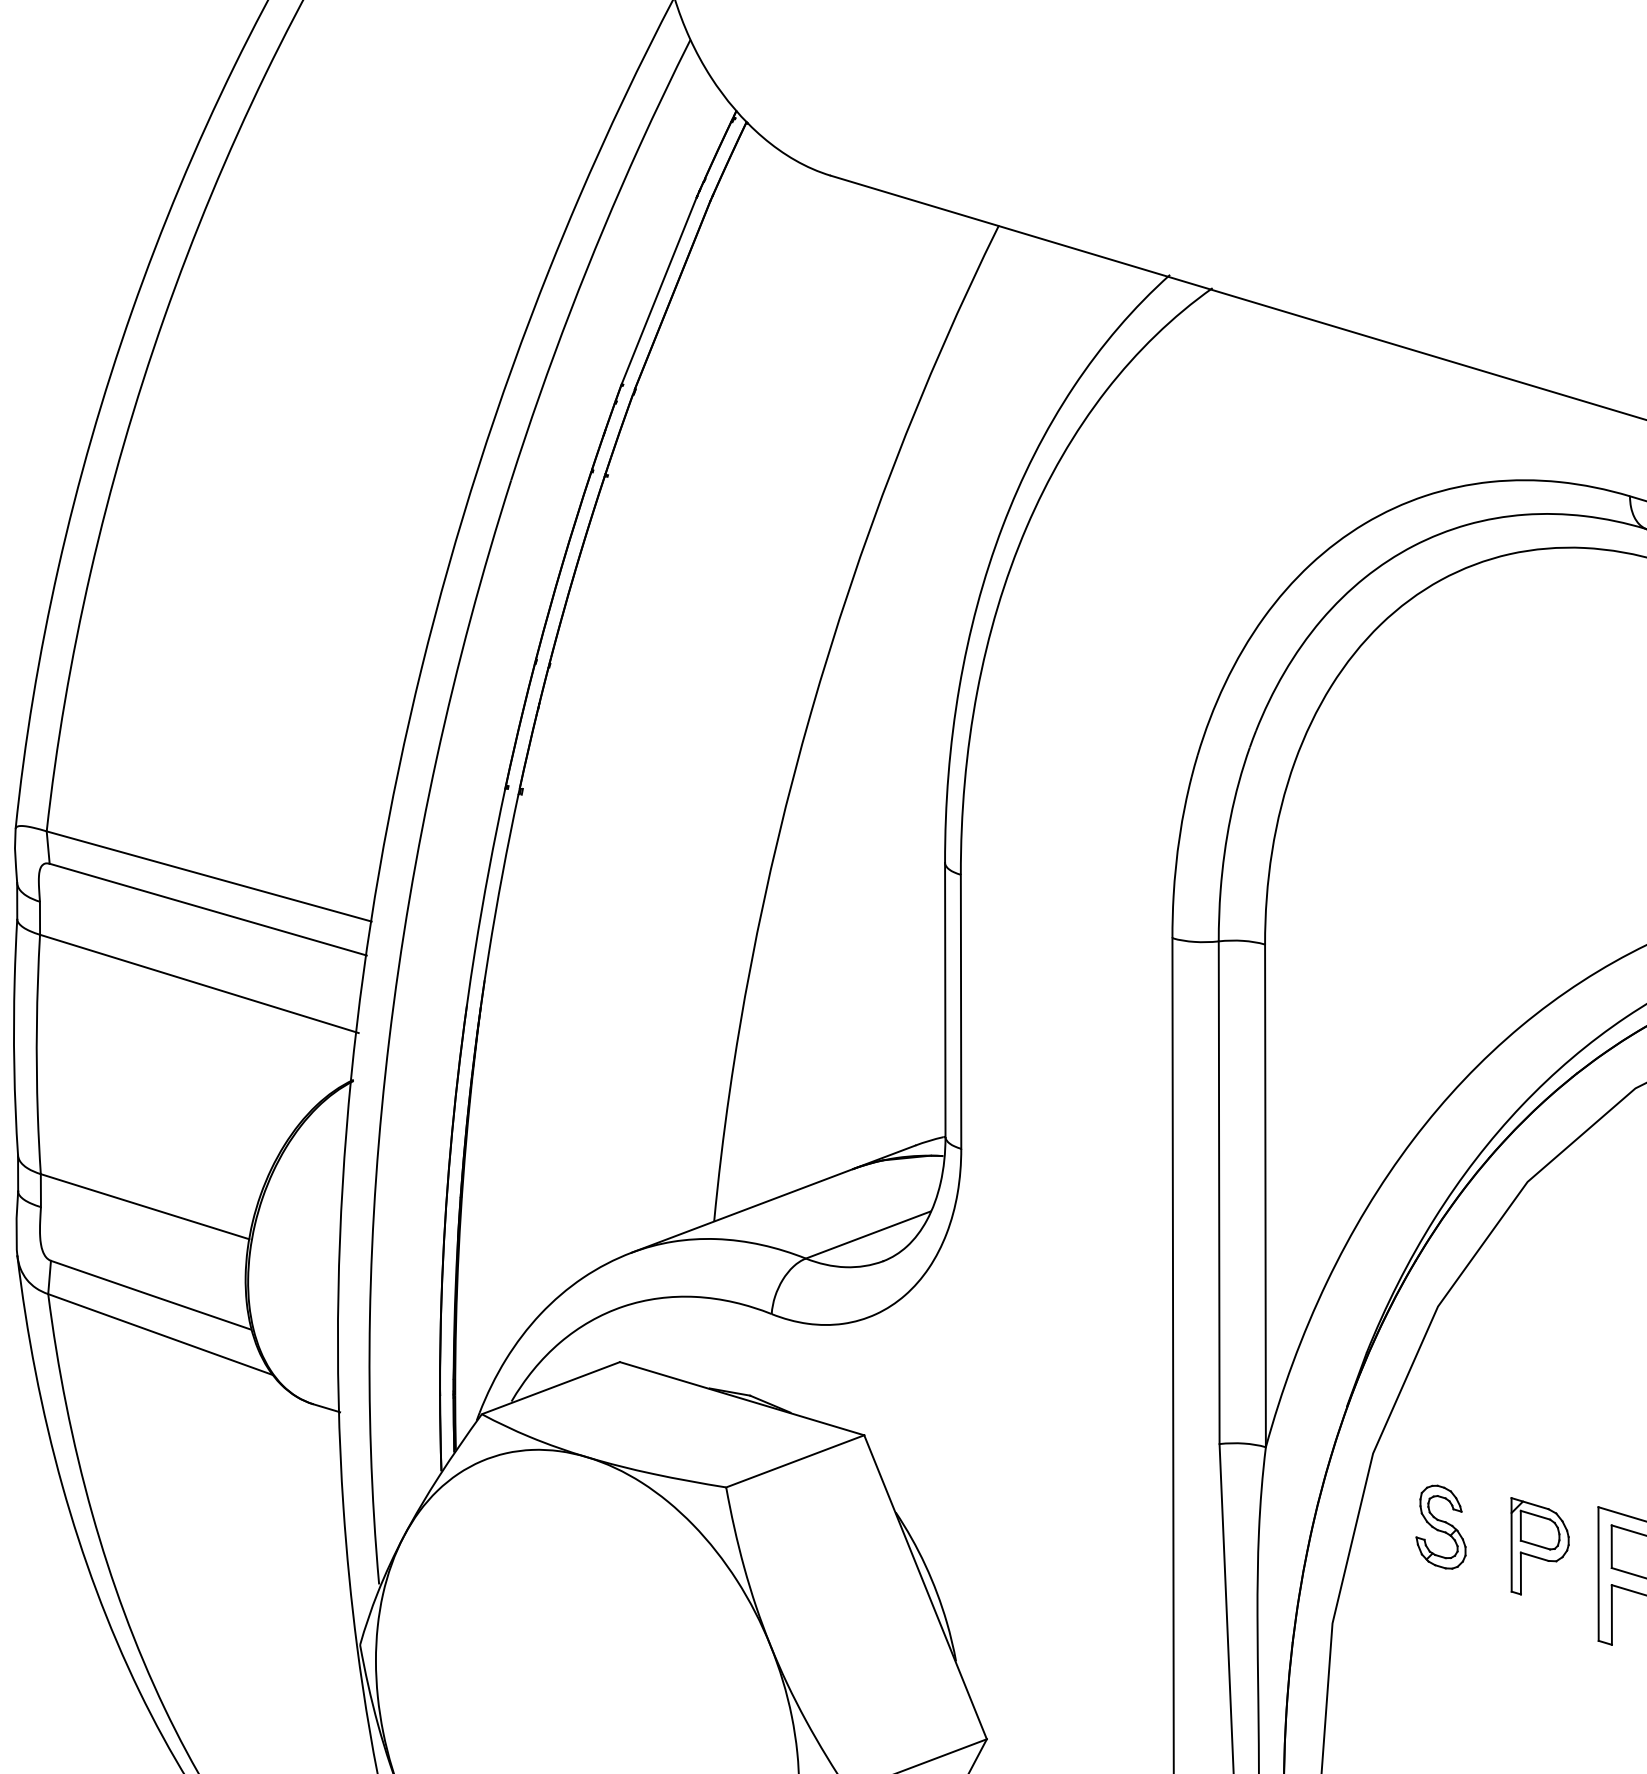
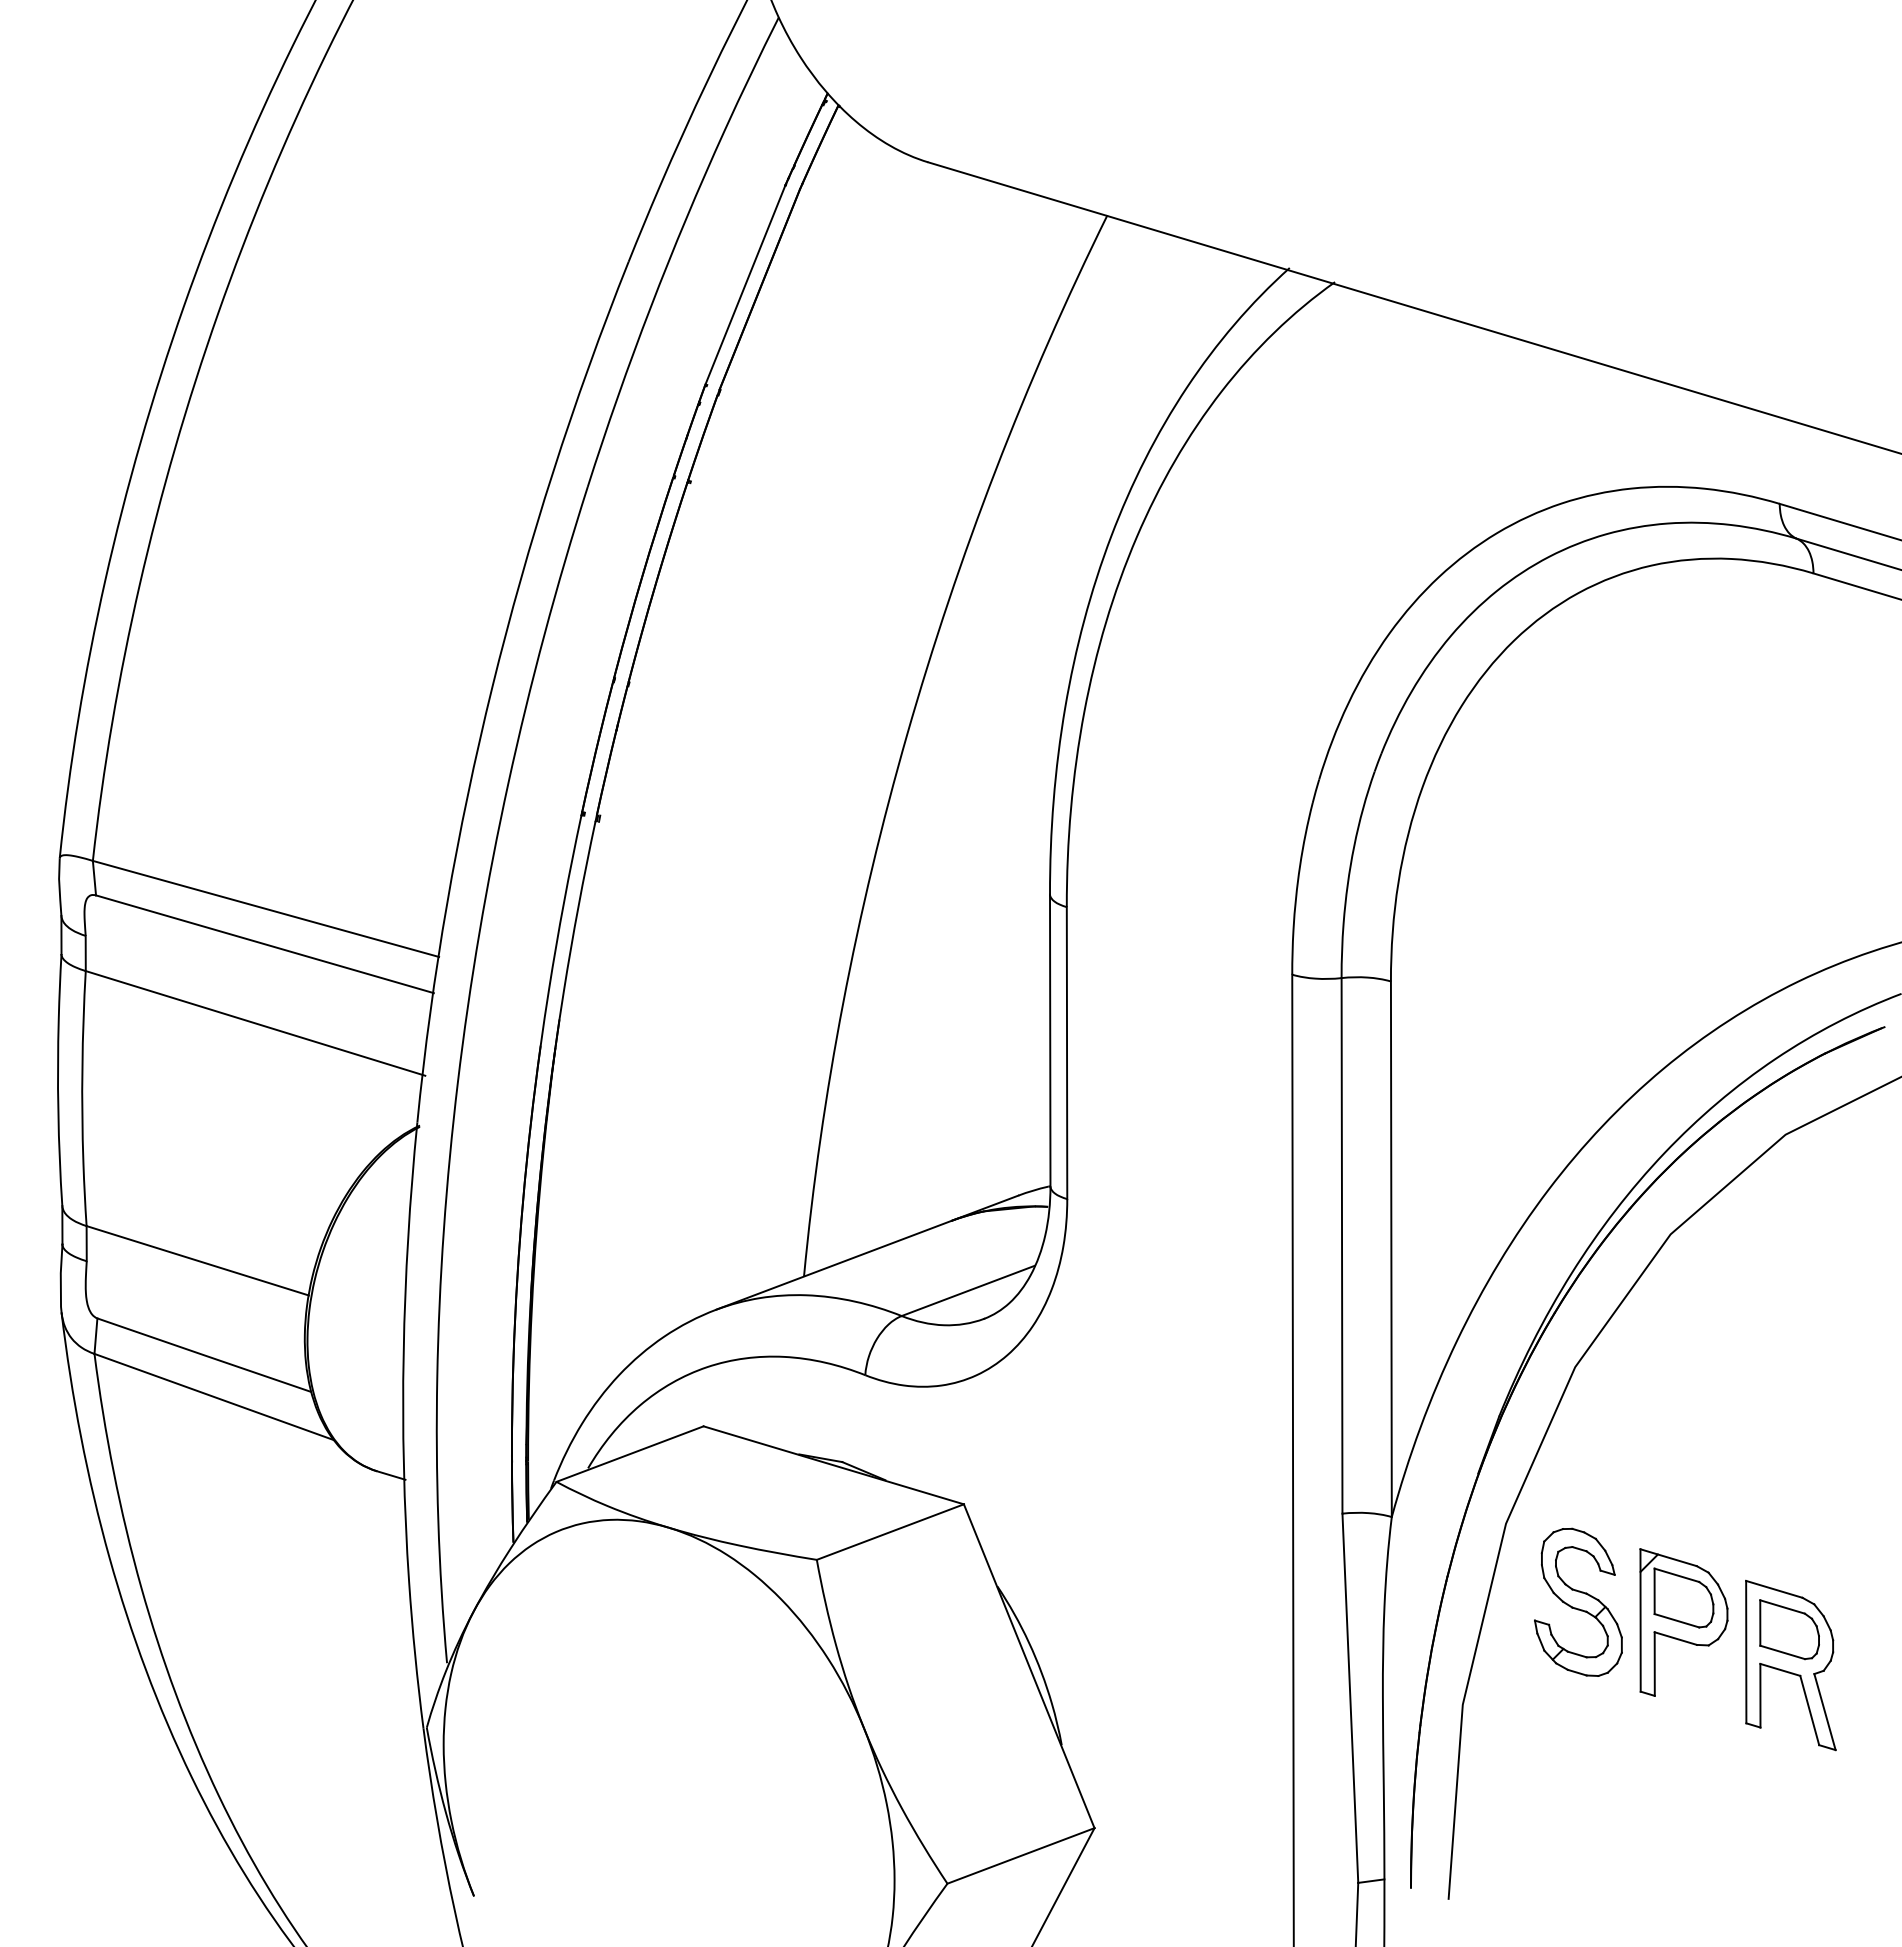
part: (1441, 1526) -> (1578, 1601), size x1.67
part: (1539, 1546) -> (1683, 1622), size x1.43

